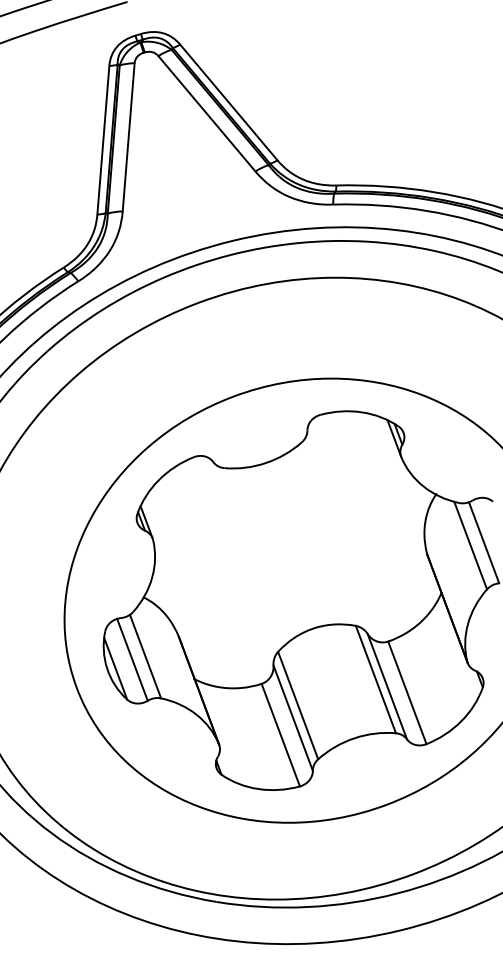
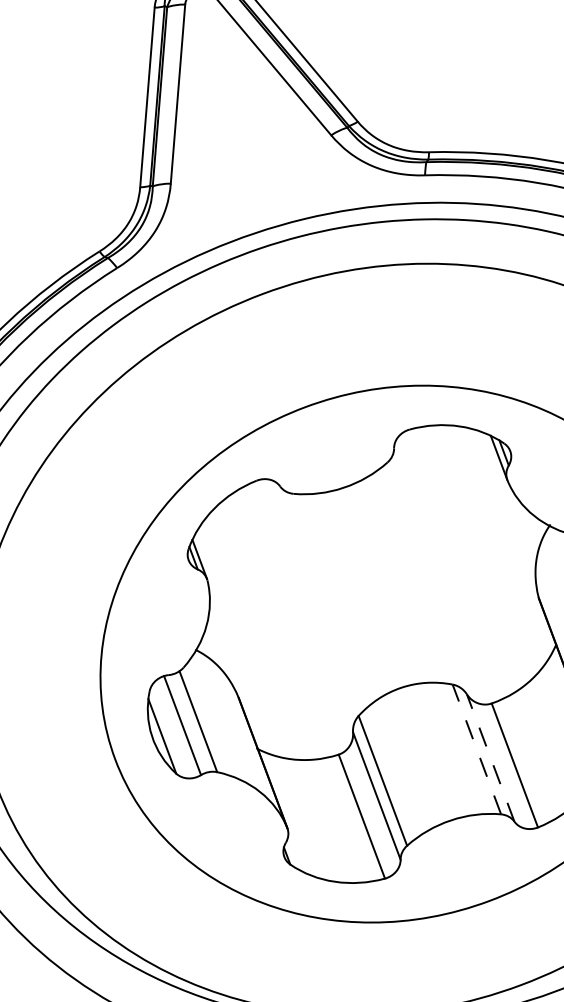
line: (375, 679) -> (476, 749), solid -> dashed
line: (387, 686) -> (490, 757), solid -> dashed

